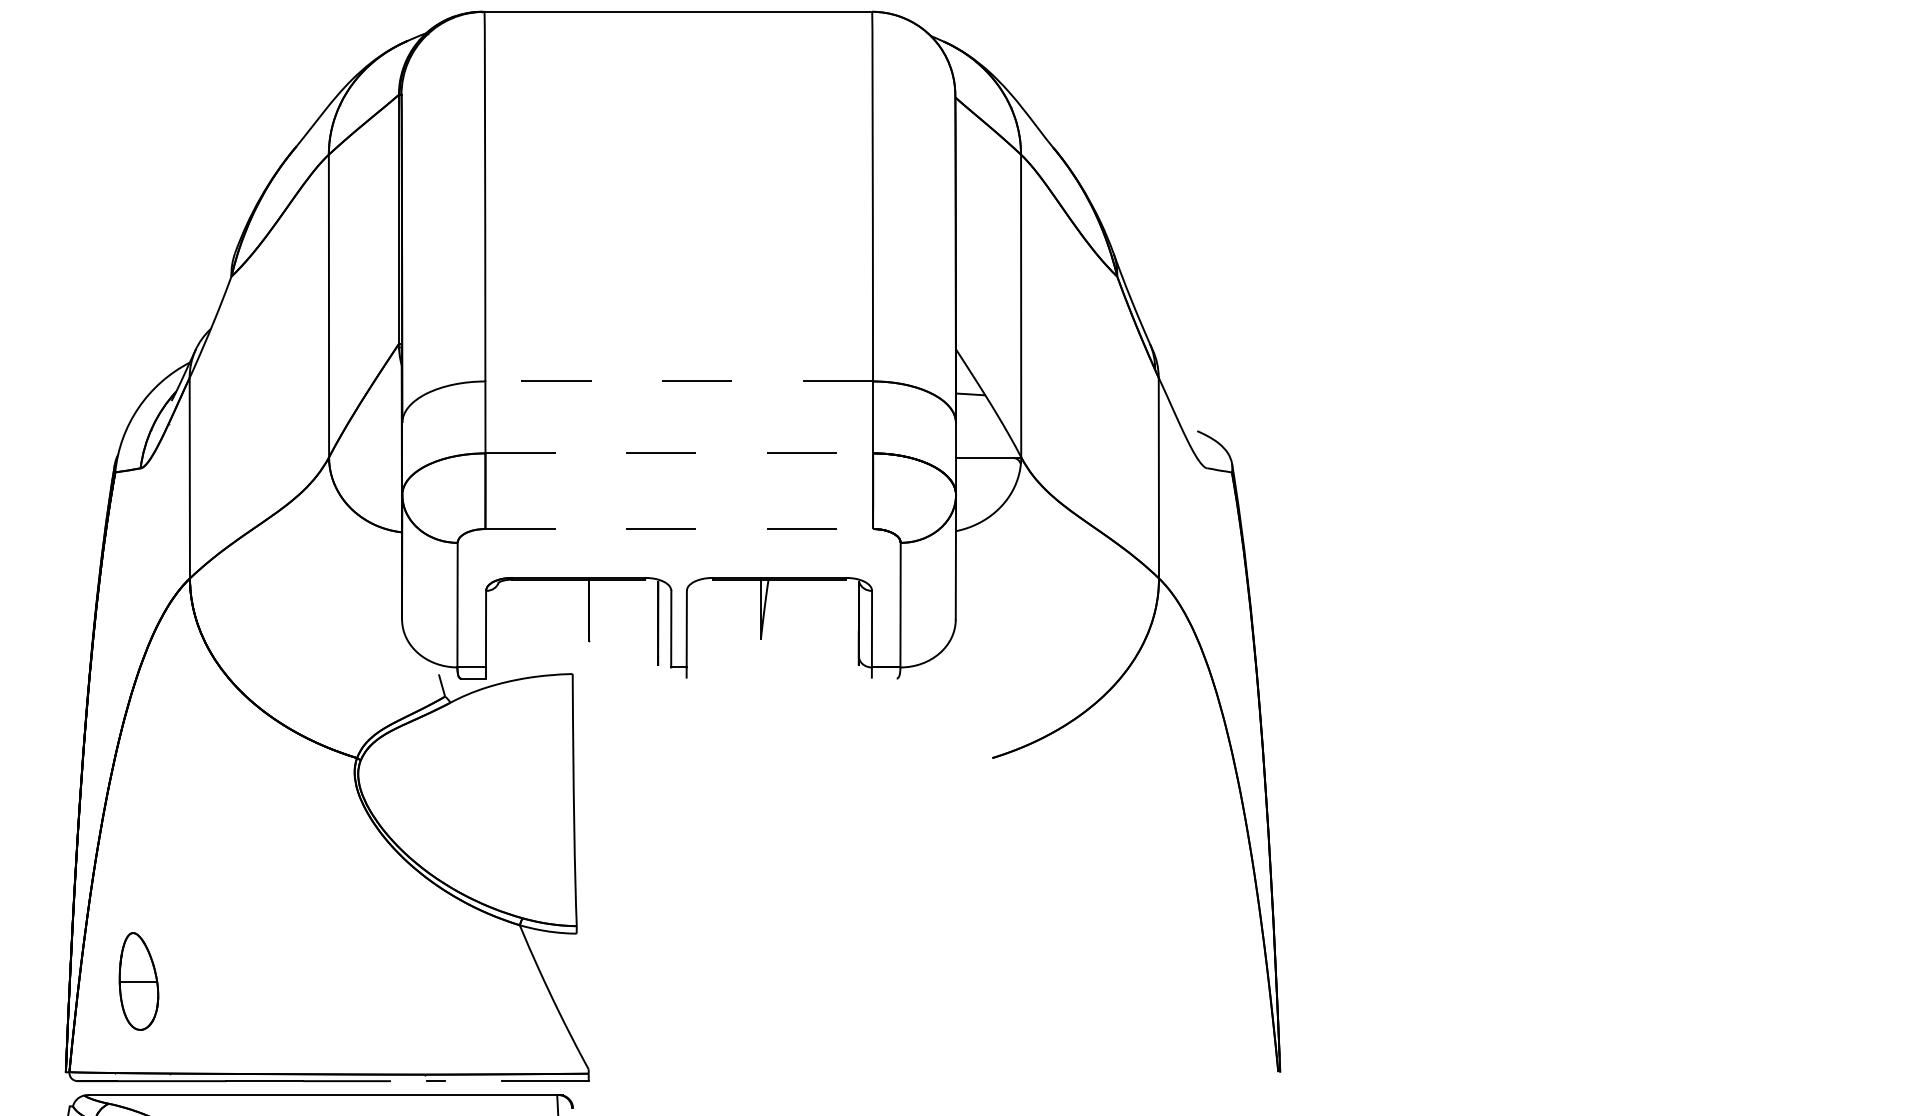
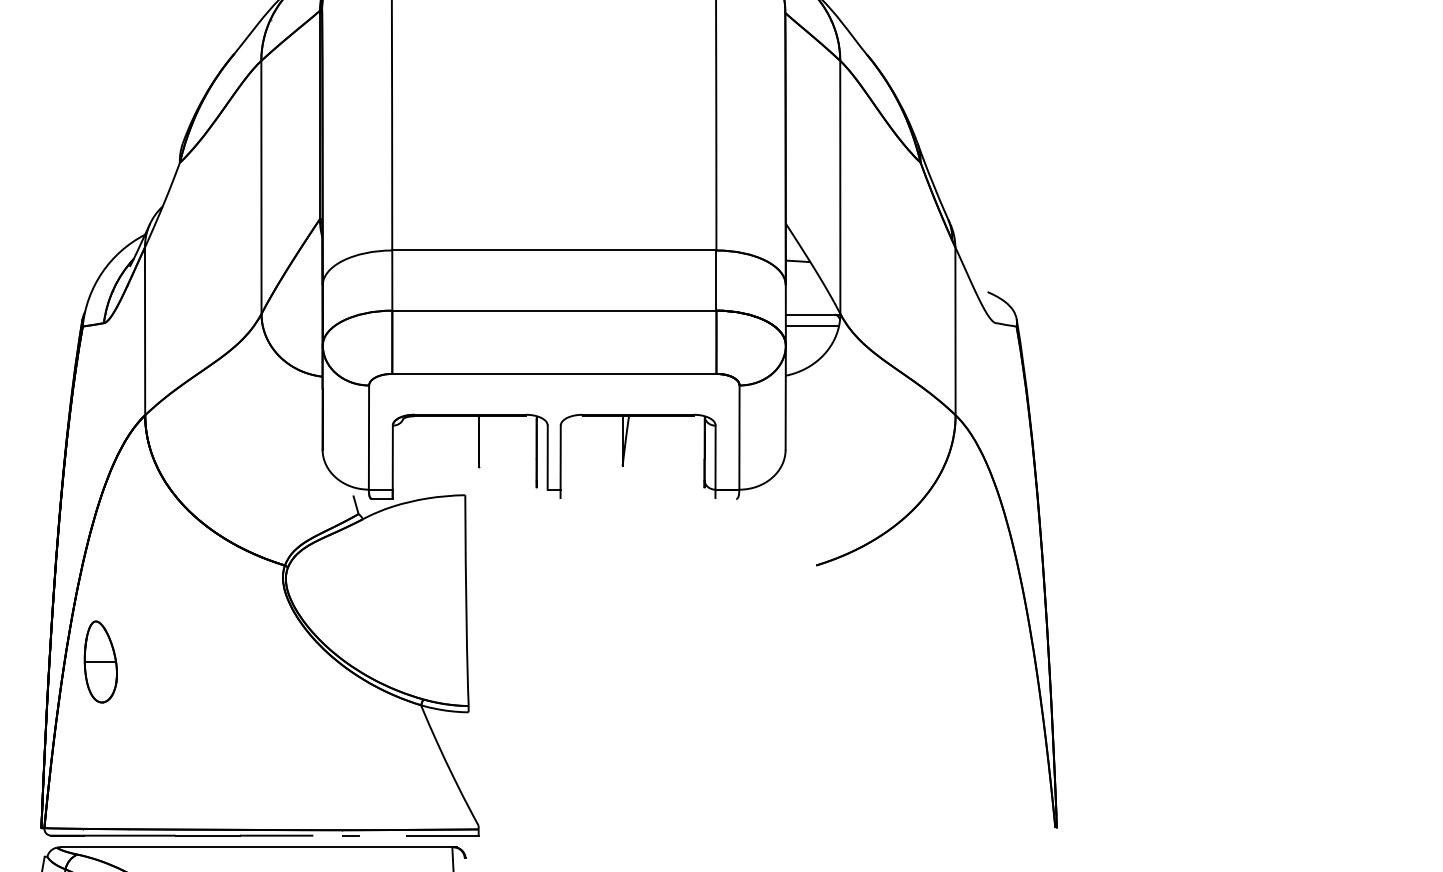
line: (679, 381) -> (554, 250), dashed -> solid
line: (679, 453) -> (554, 310), dashed -> solid
line: (987, 472) -> (812, 326), added
line: (679, 529) -> (554, 374), dashed -> solid
part: (138, 981) -> (100, 661), moved

